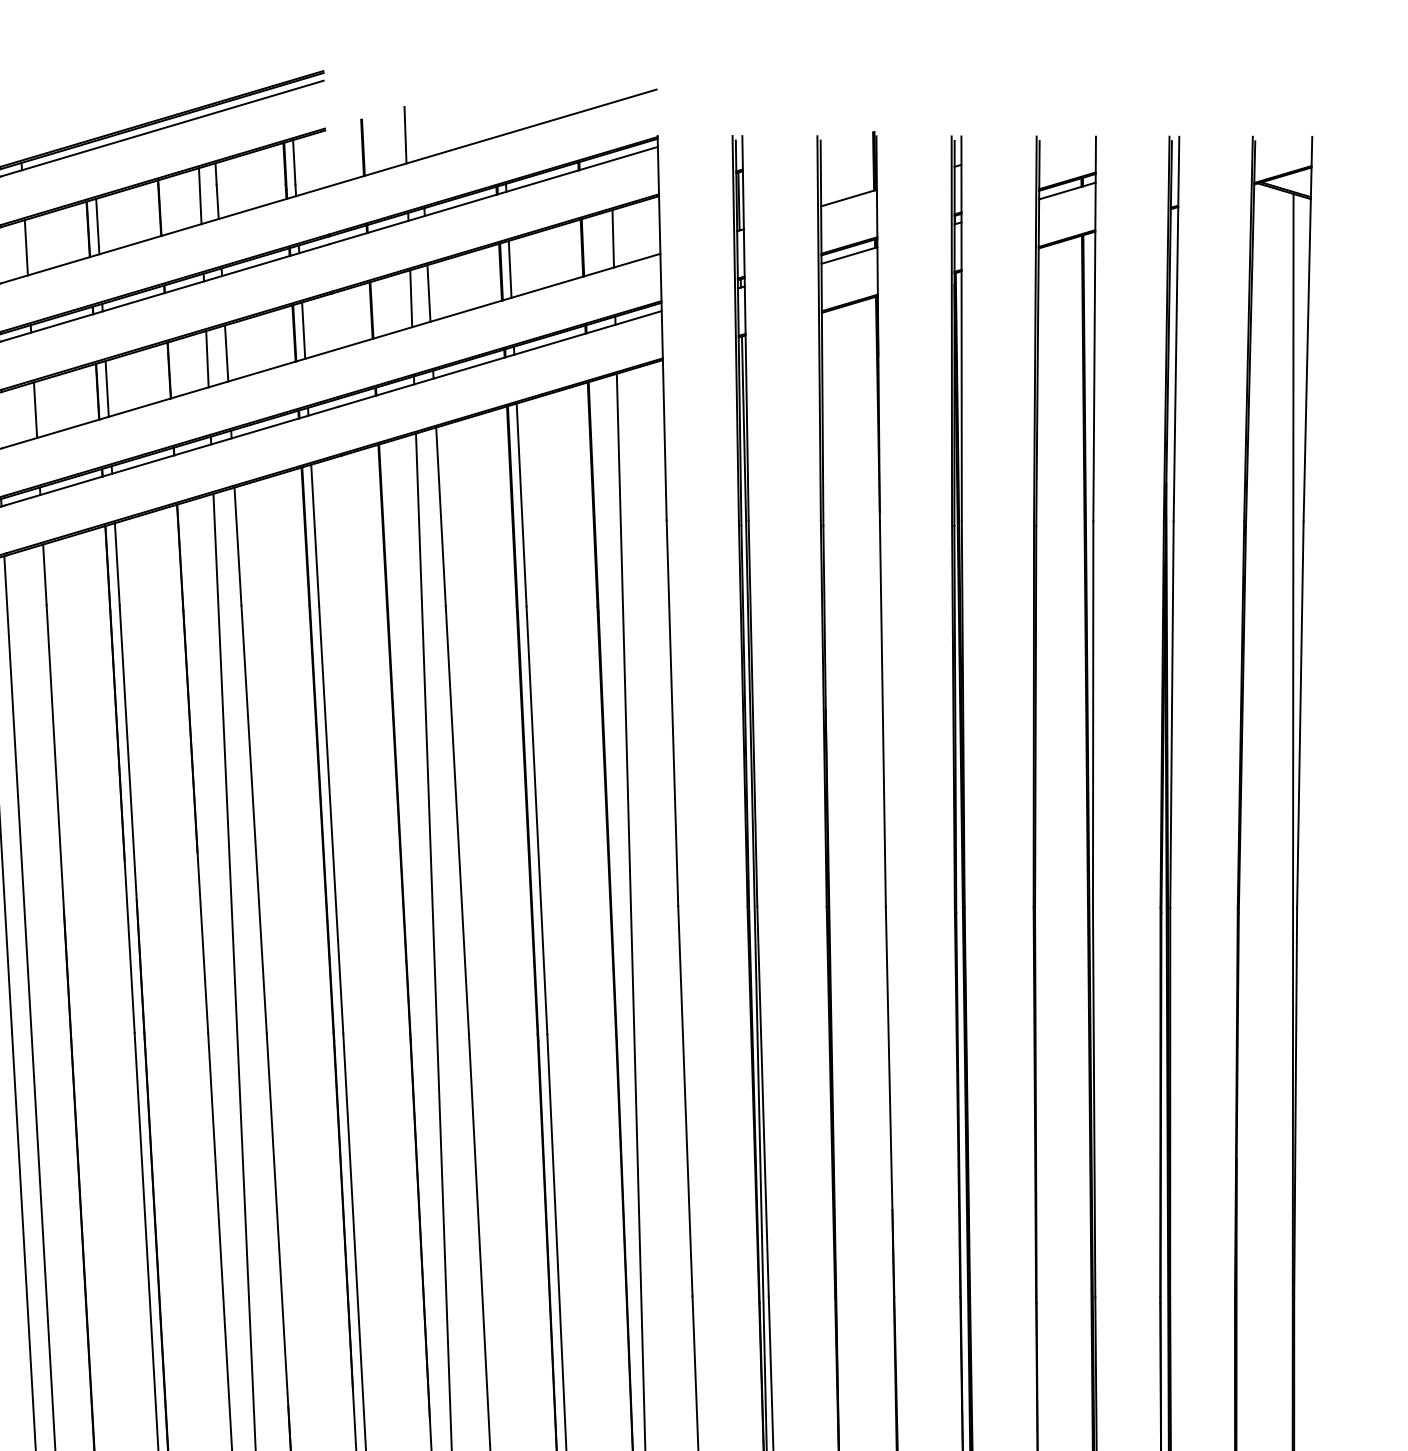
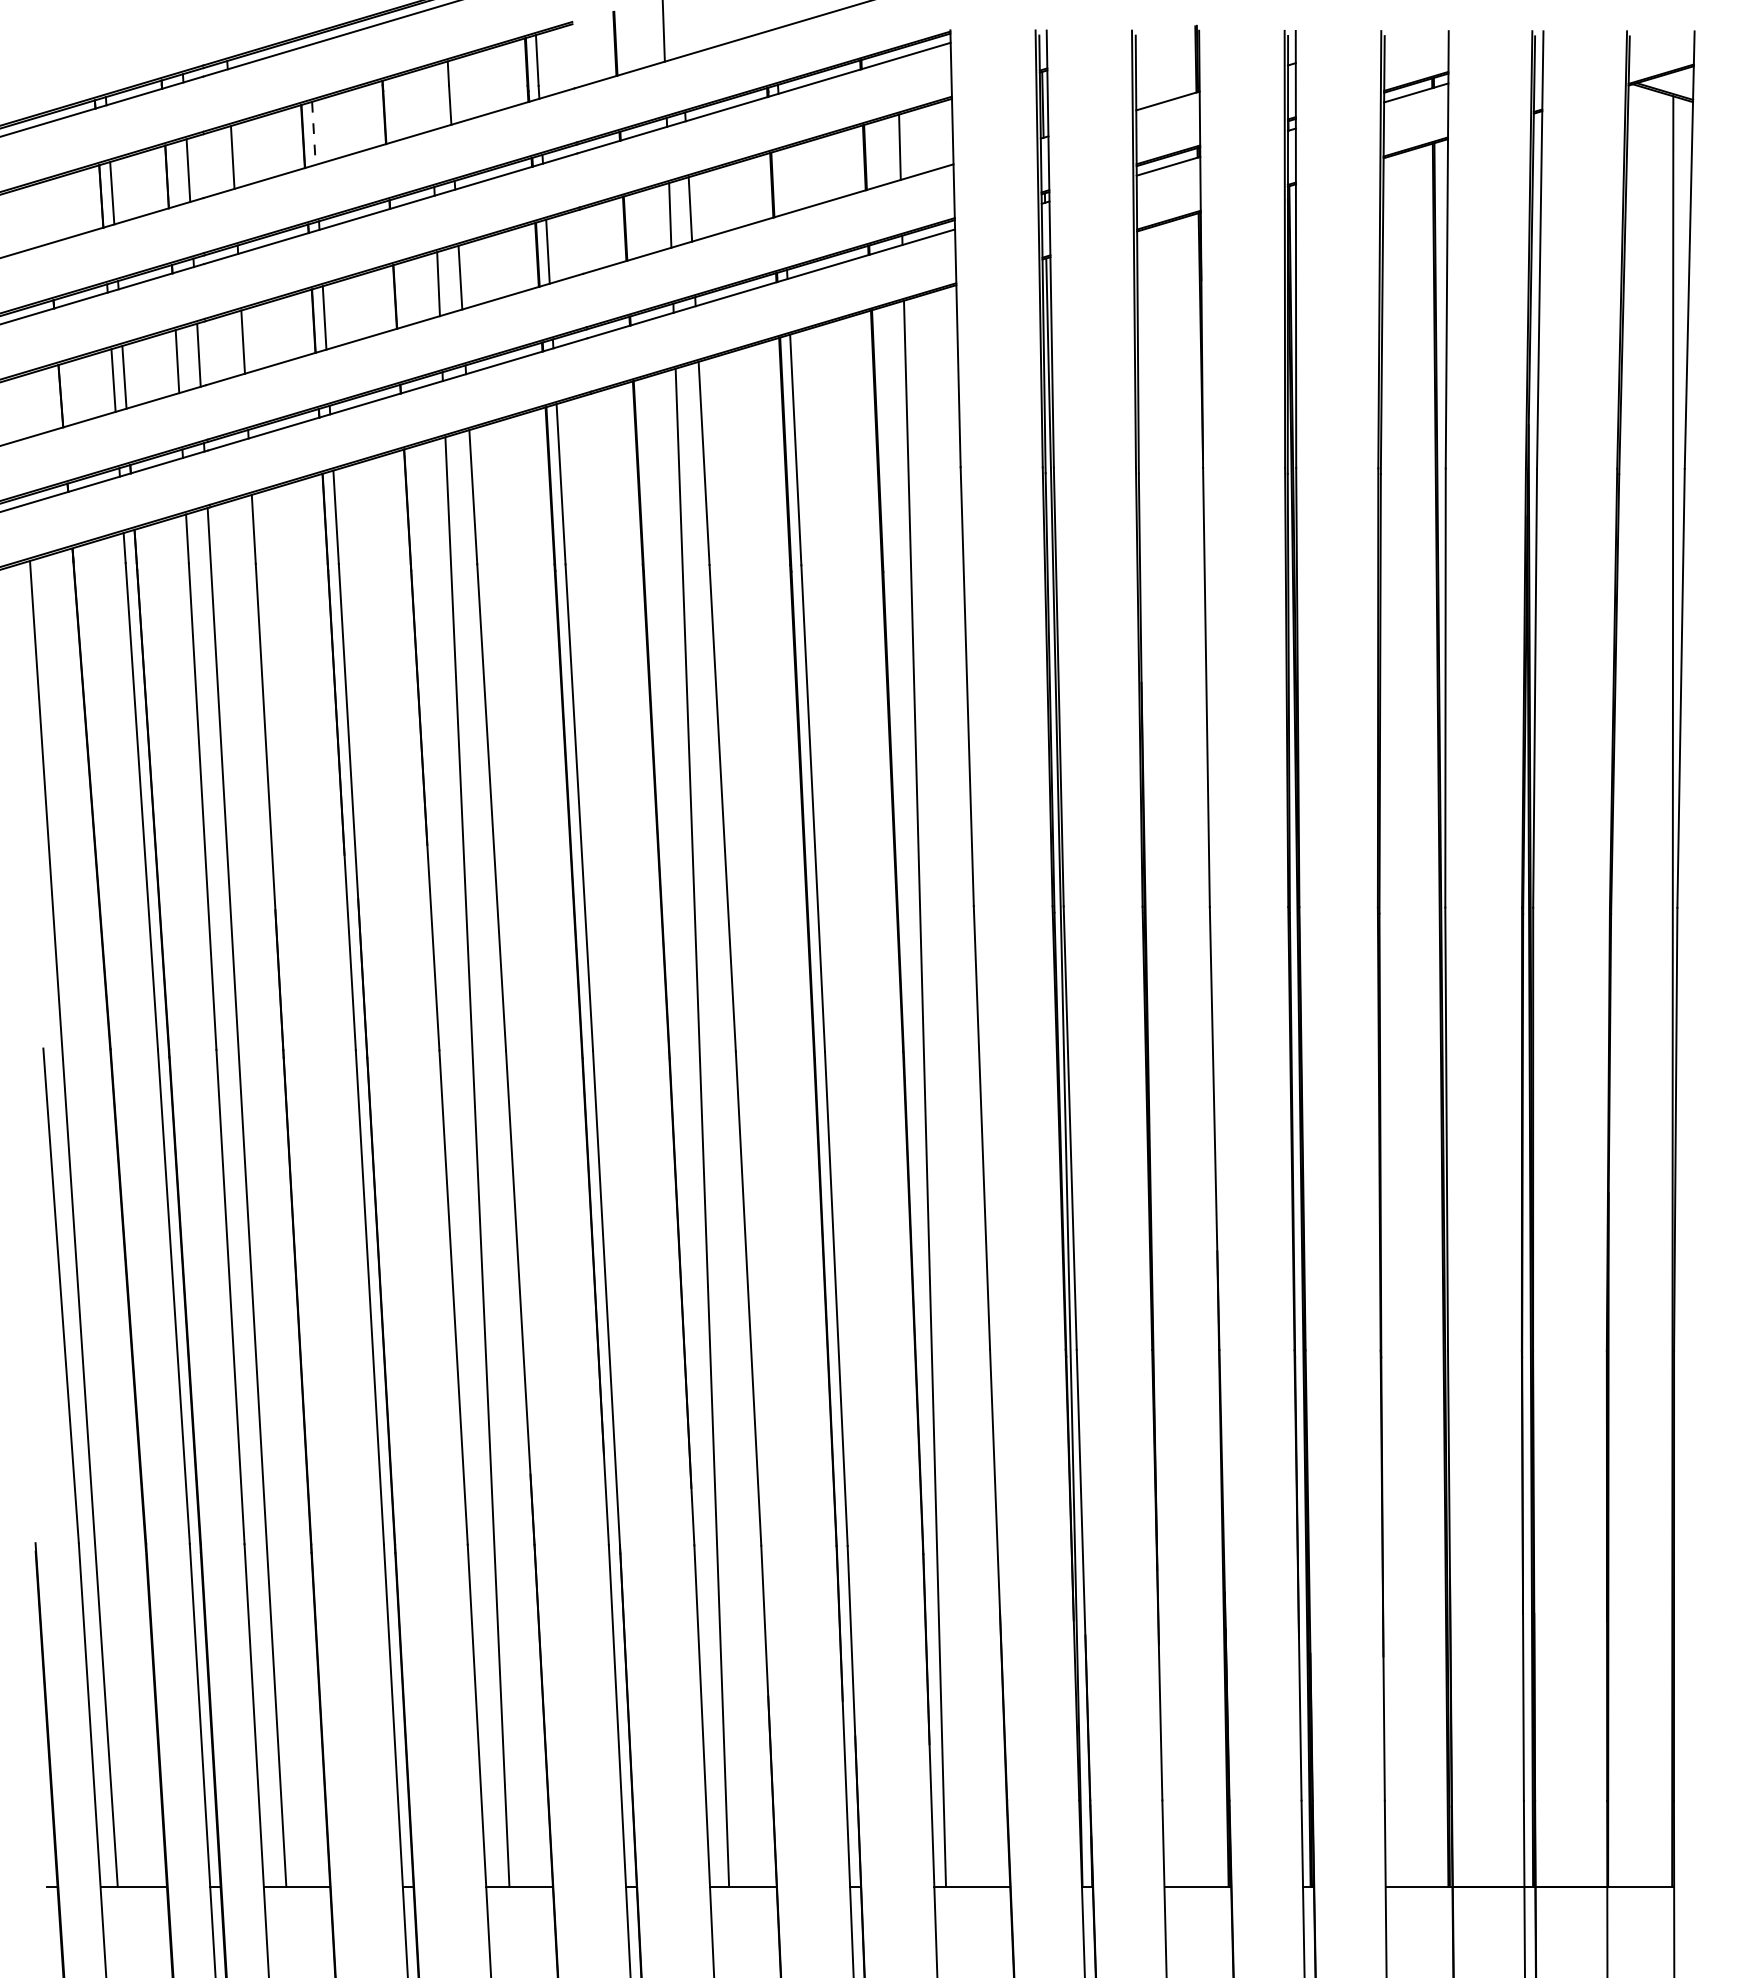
line: (199, 195) -> (429, 98), removed
line: (97, 226) -> (313, 133), solid -> dashed
line: (509, 268) -> (782, 181), removed

